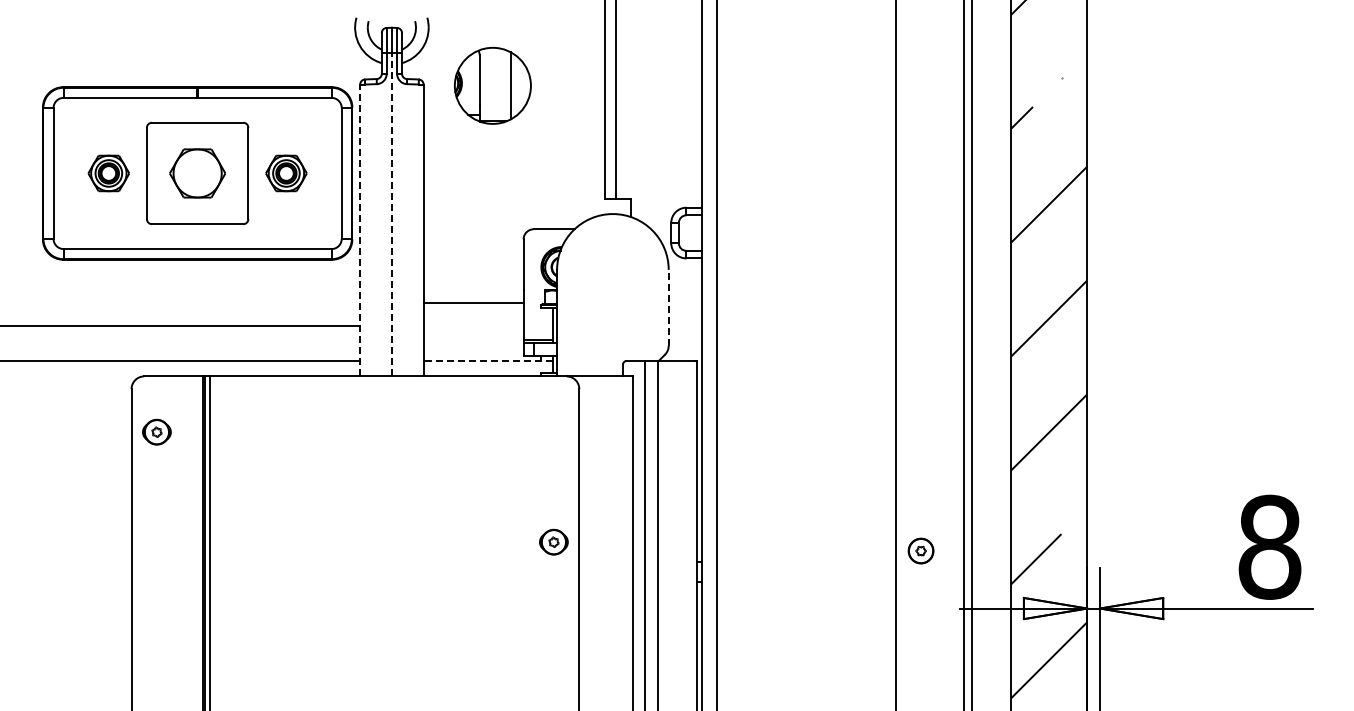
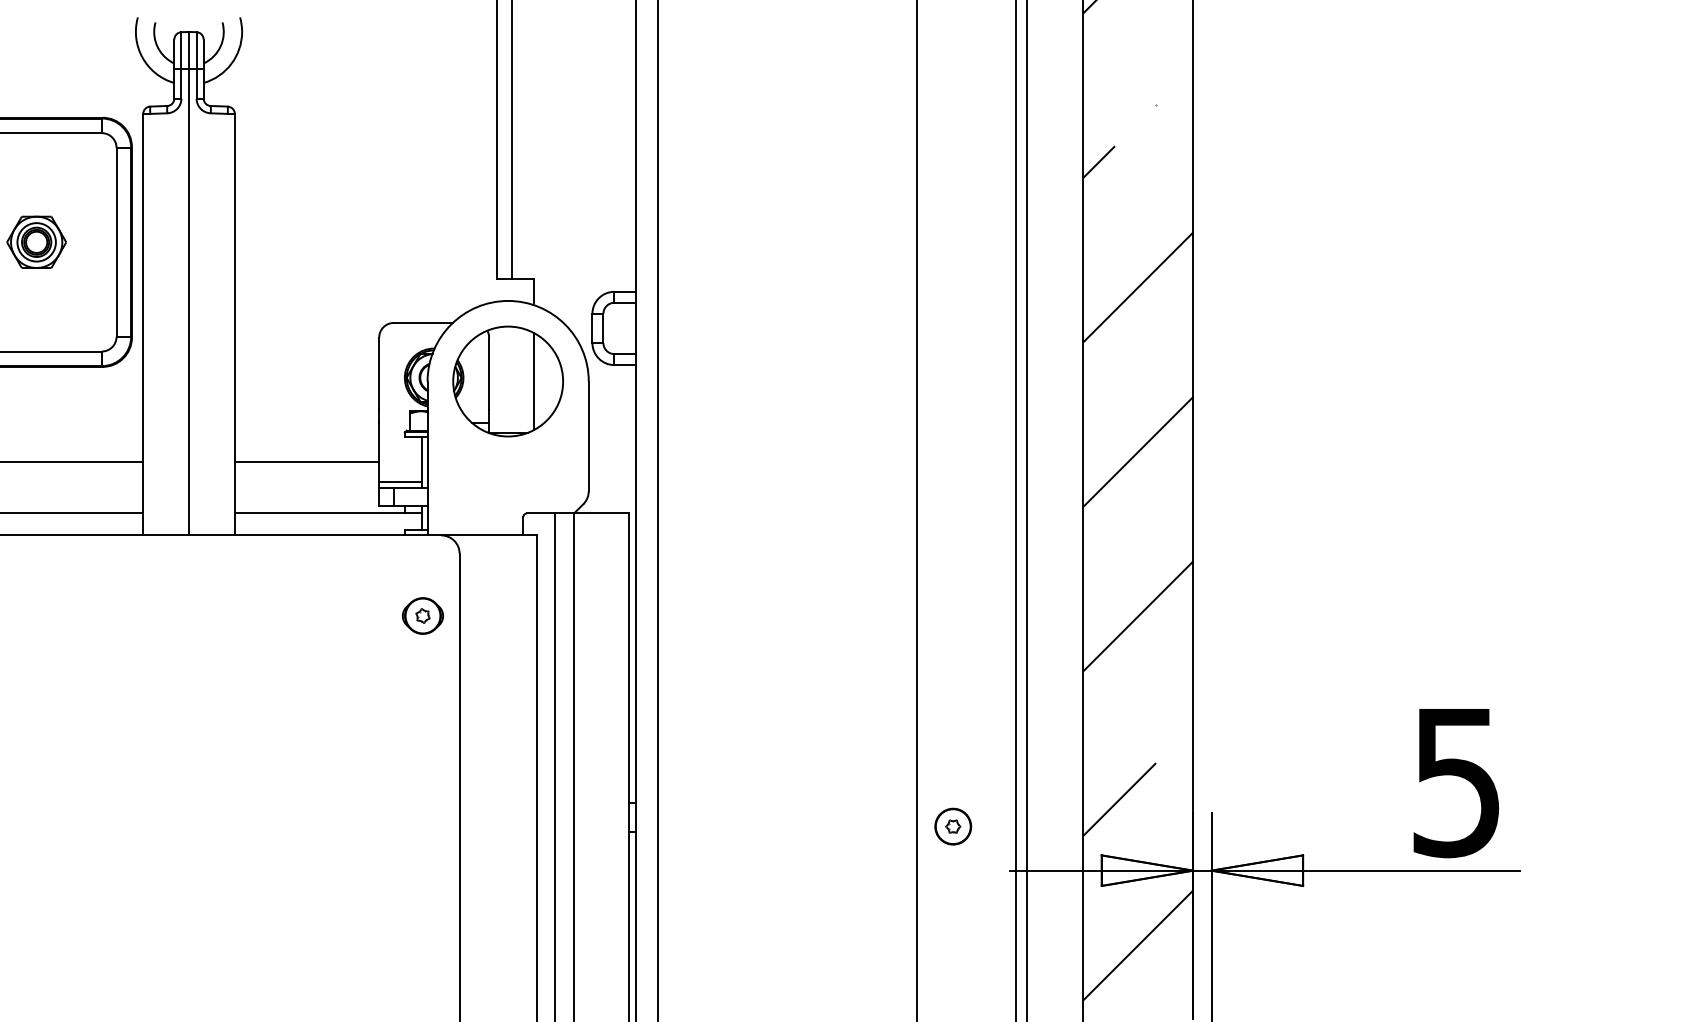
part: (492, 85) -> (507, 381), moved
line: (391, 214) -> (188, 301), dashed -> solid
line: (360, 230) -> (143, 324), dashed -> solid
line: (473, 302) -> (306, 461), moved
line: (668, 307) -> (588, 435), dashed -> solid
line: (488, 361) -> (328, 513), dashed -> solid
part: (553, 541) -> (422, 614), moved
text: (1269, 546) -> (1456, 781), 8 -> 5
part: (920, 550) -> (952, 825), moved

